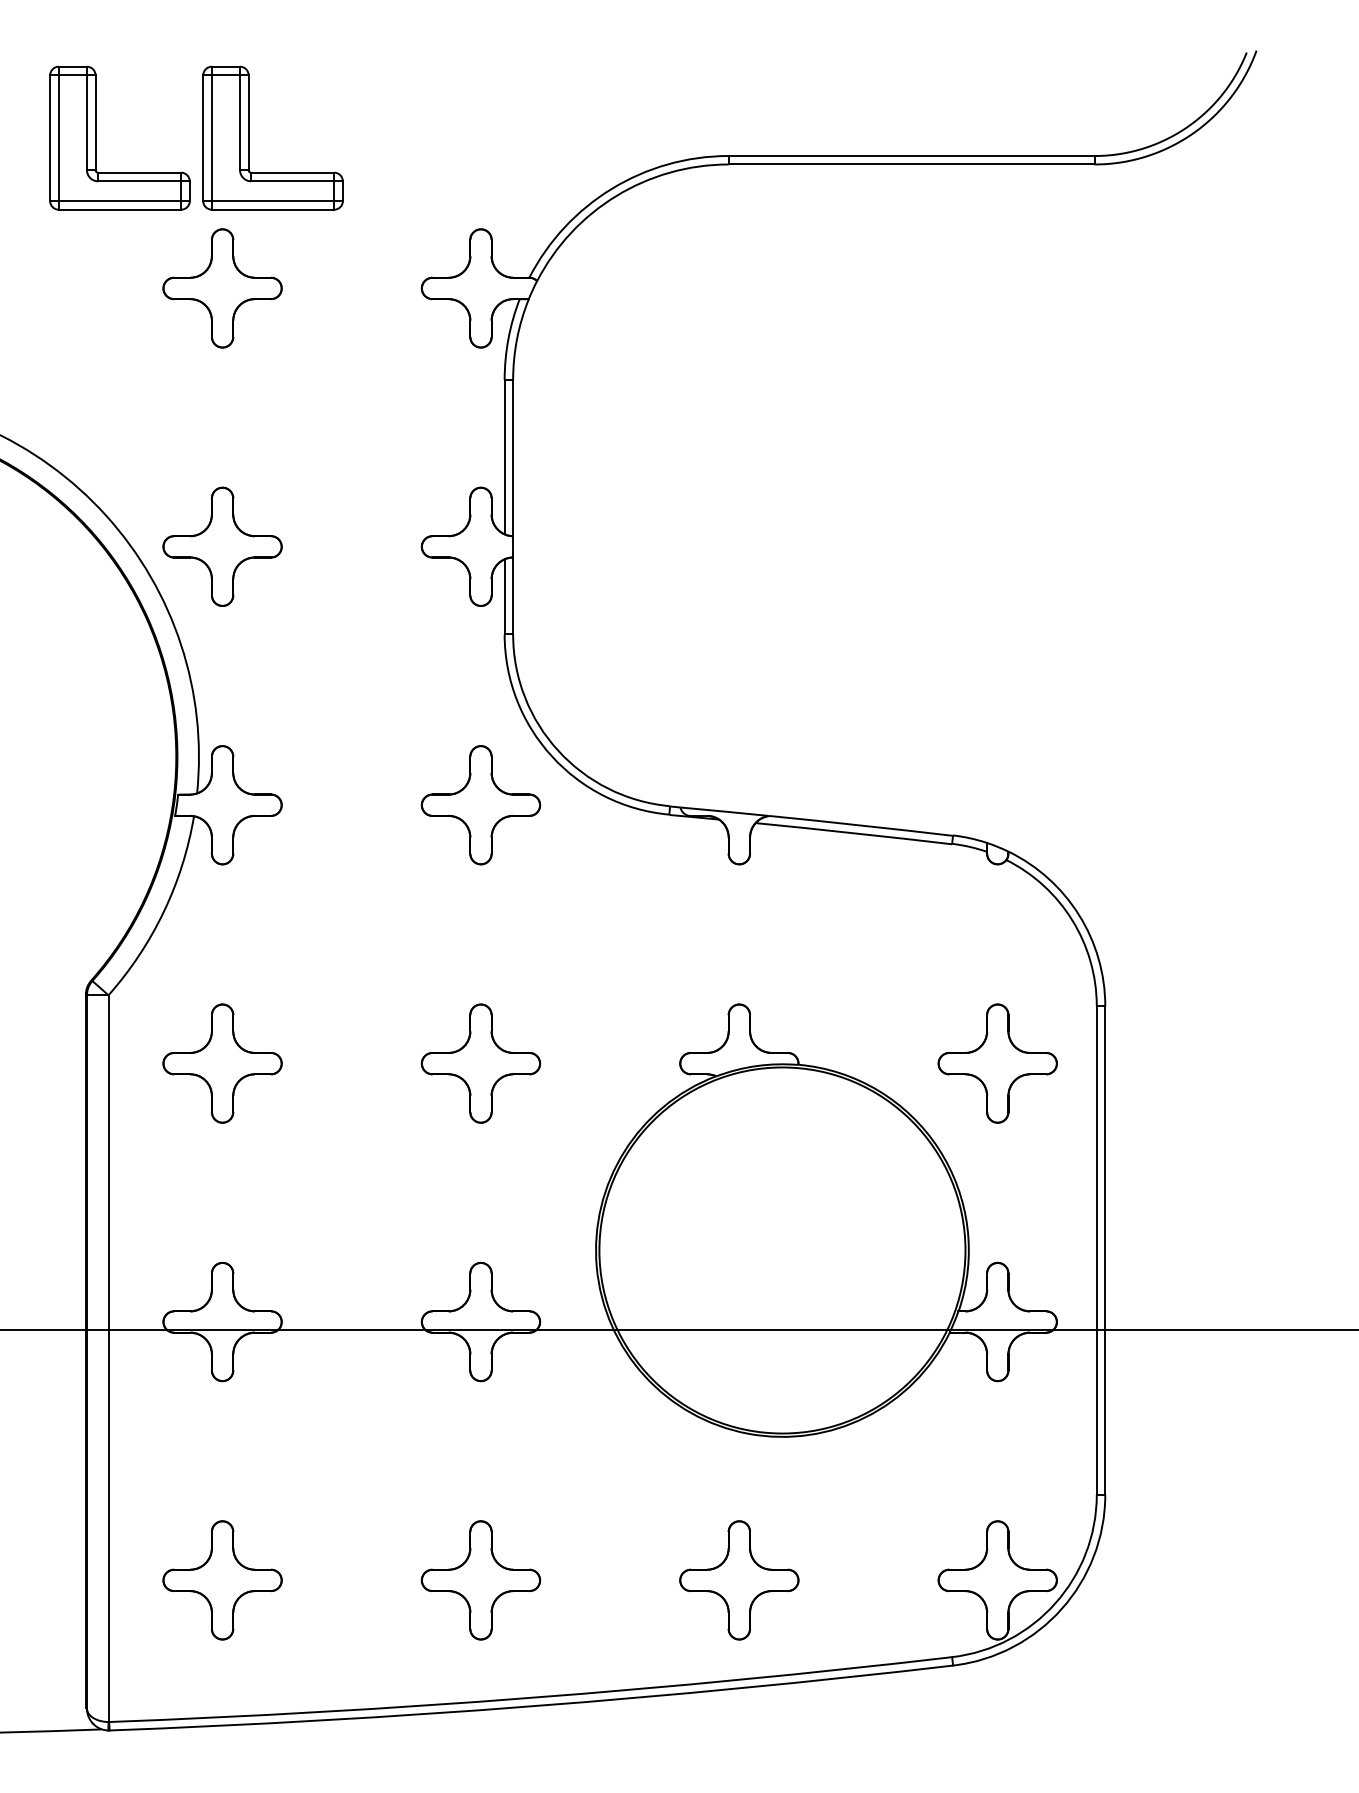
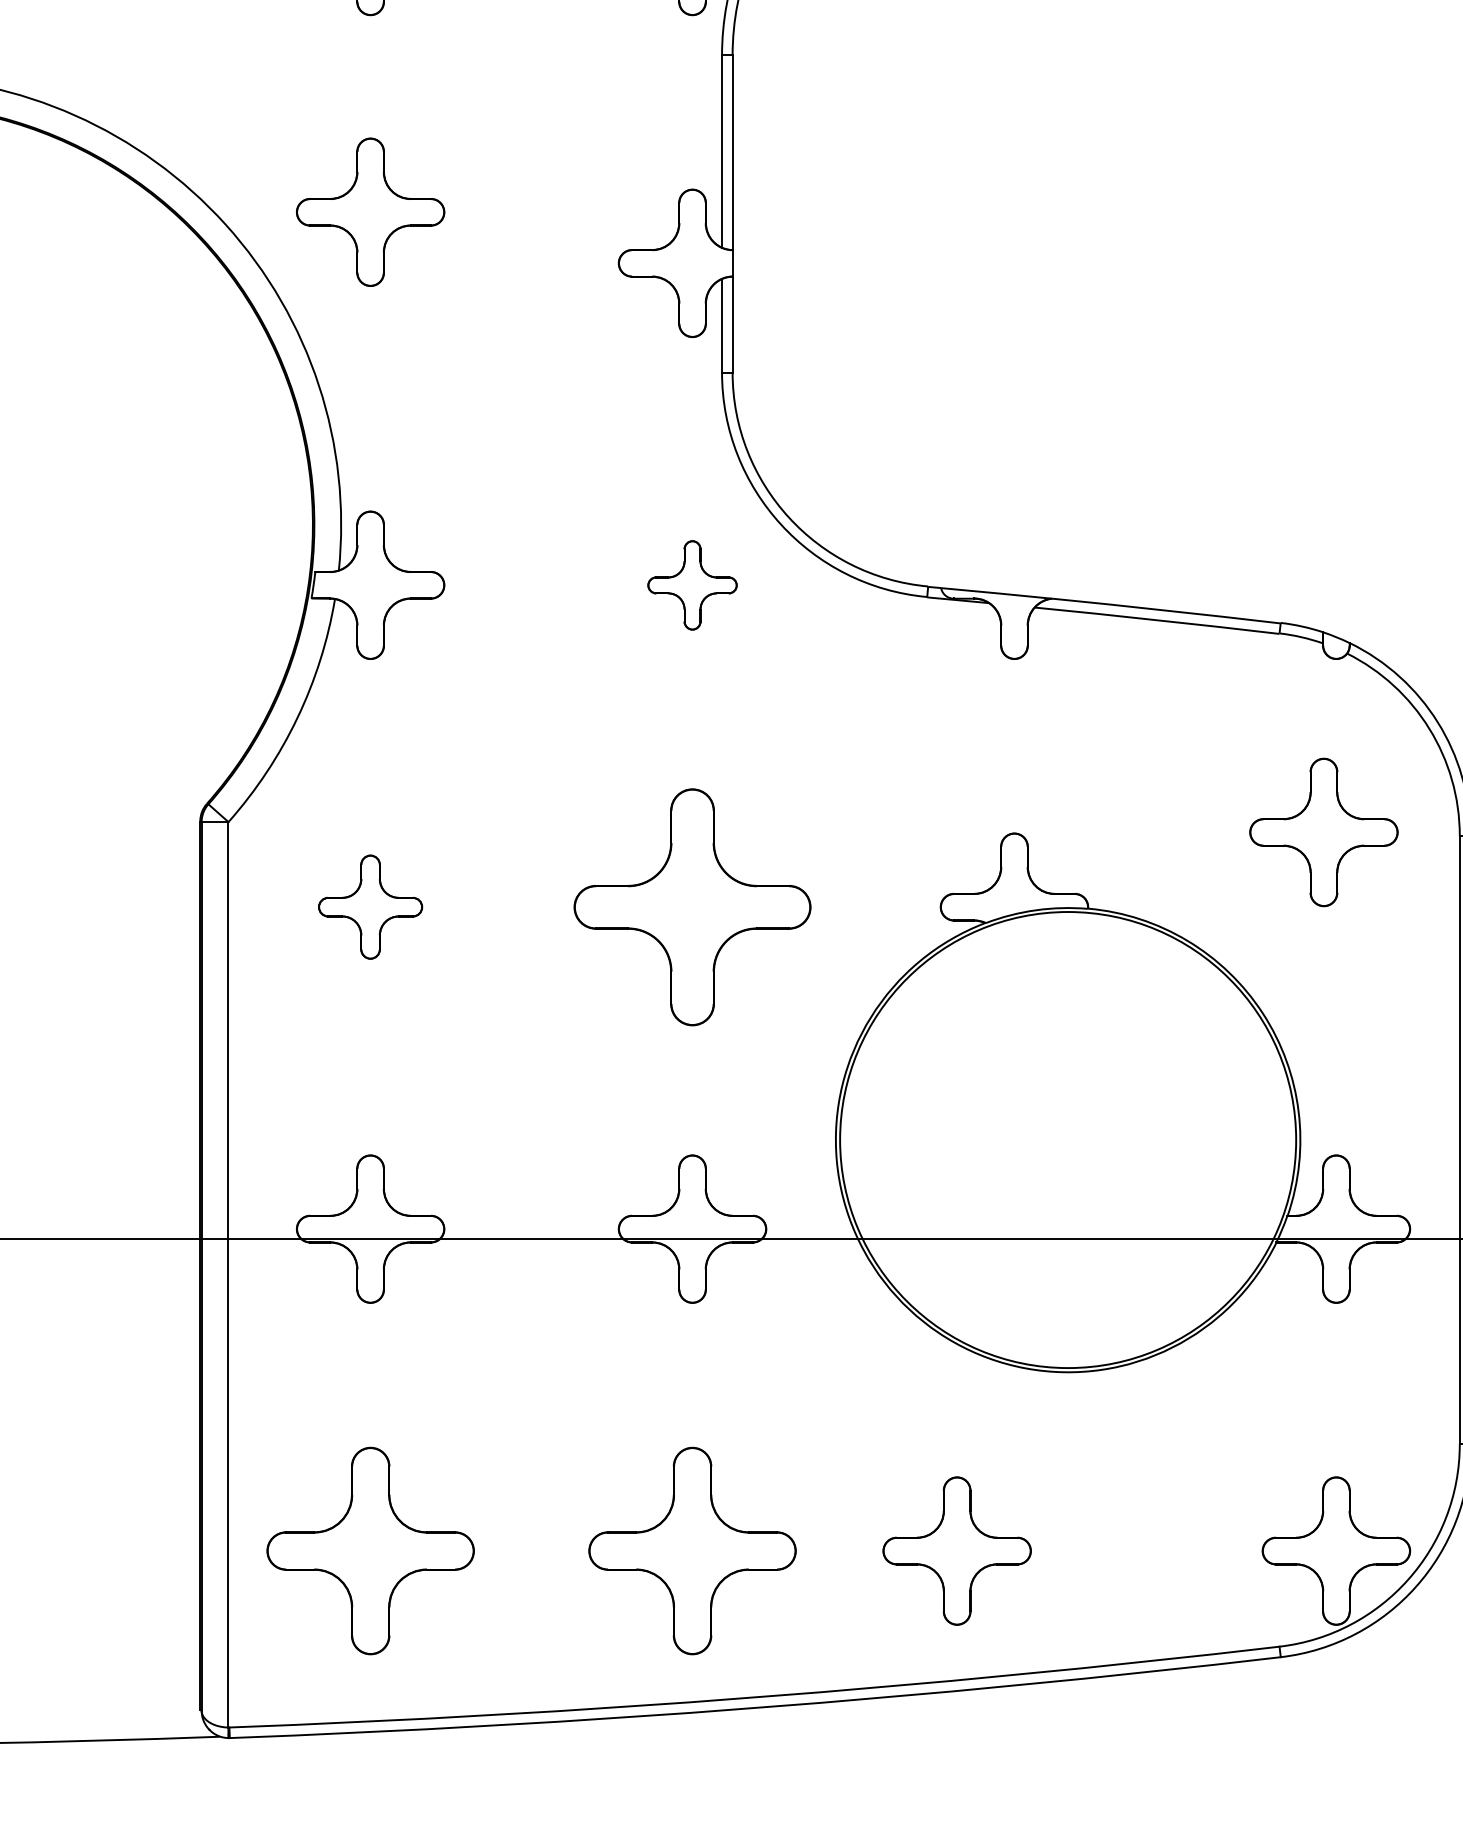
part: (222, 546) -> (370, 211), moved
part: (480, 805) -> (691, 585), size x0.6
part: (222, 1063) -> (370, 907), size x0.7
part: (480, 1063) -> (691, 907), size x1.6
part: (997, 1063) -> (1323, 832), moved
part: (222, 1580) -> (370, 1551), size x1.4
part: (480, 1580) -> (691, 1551), size x1.4
part: (739, 1580) -> (957, 1551), moved

